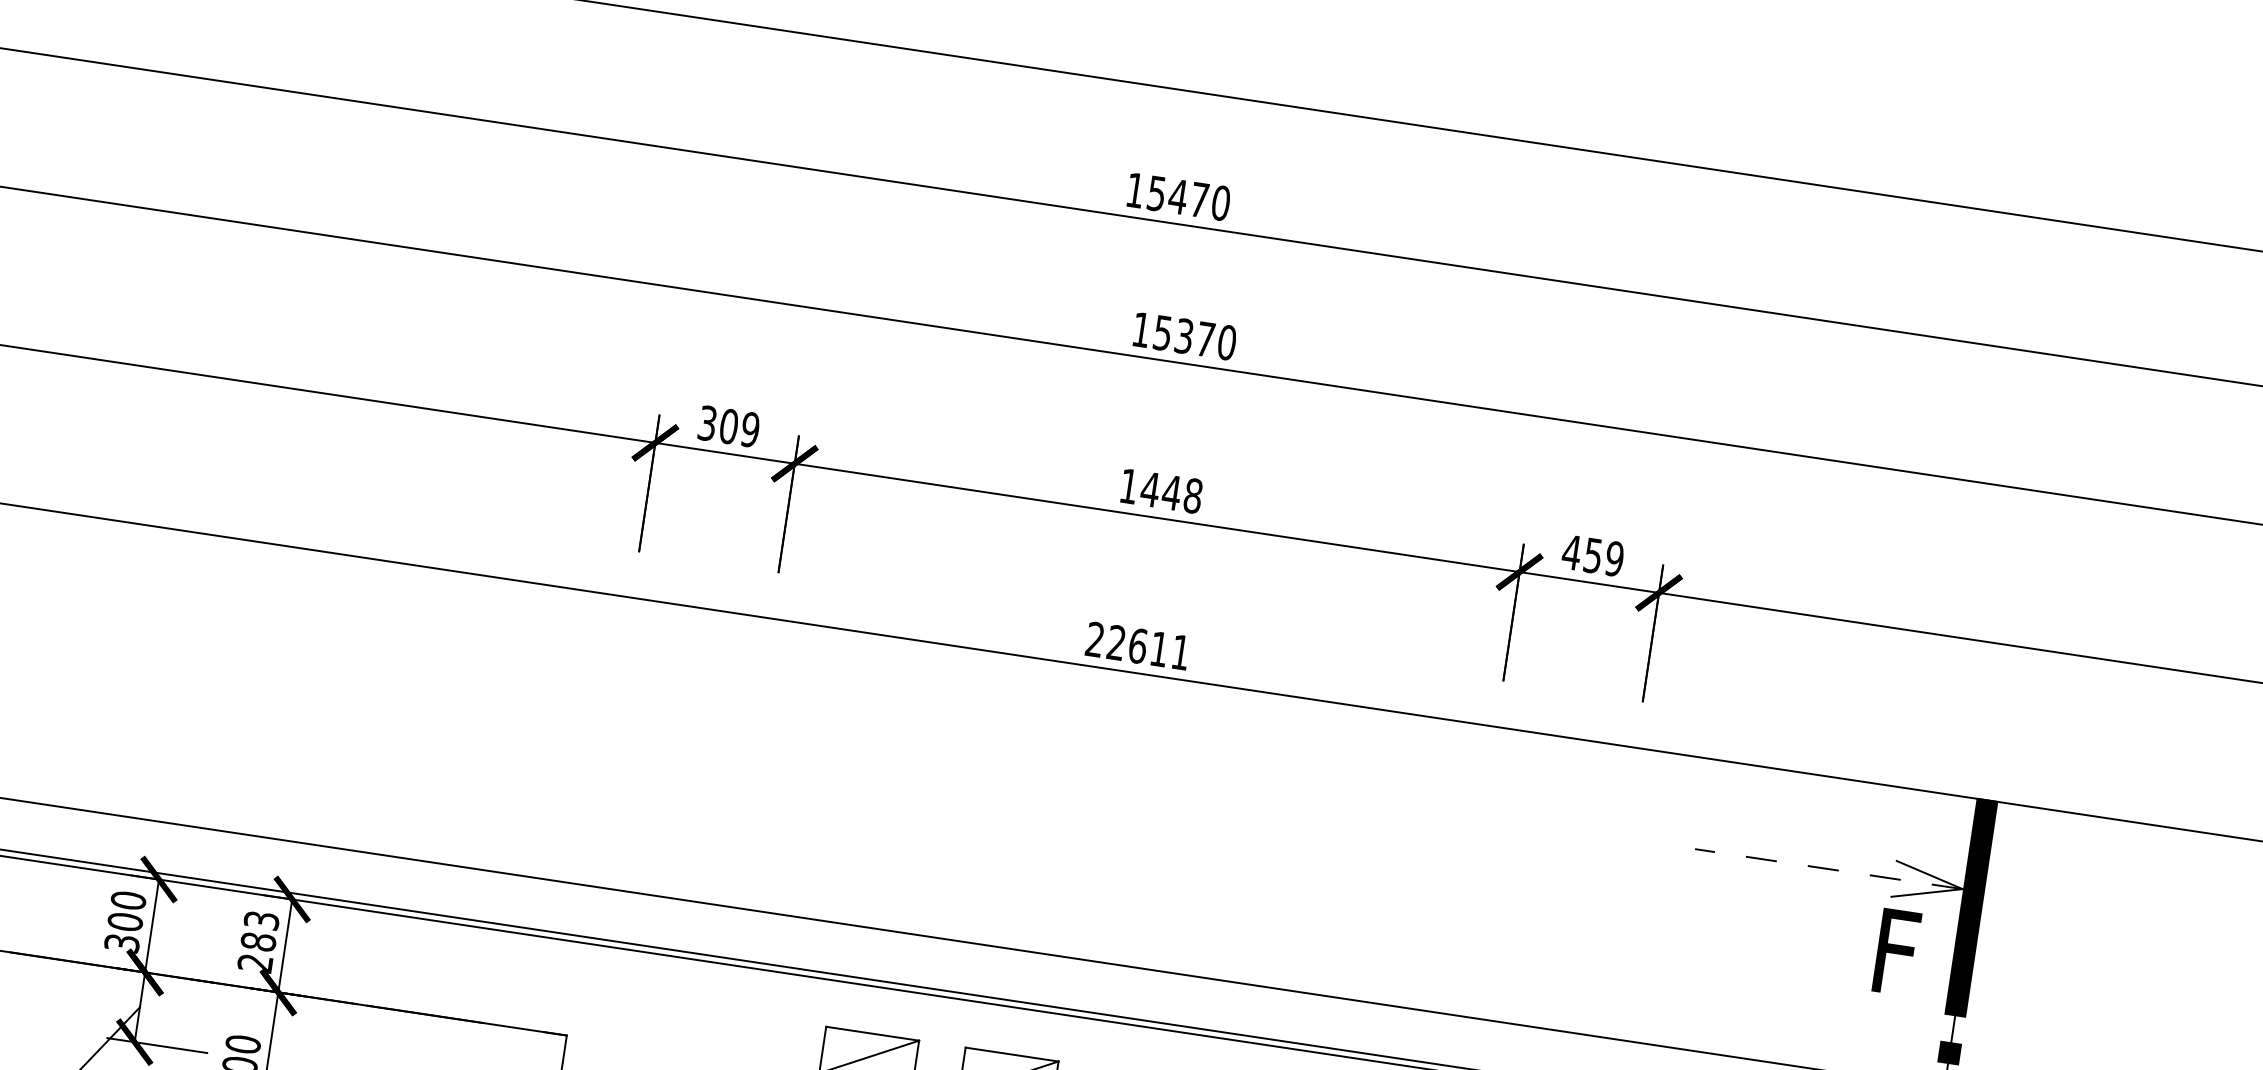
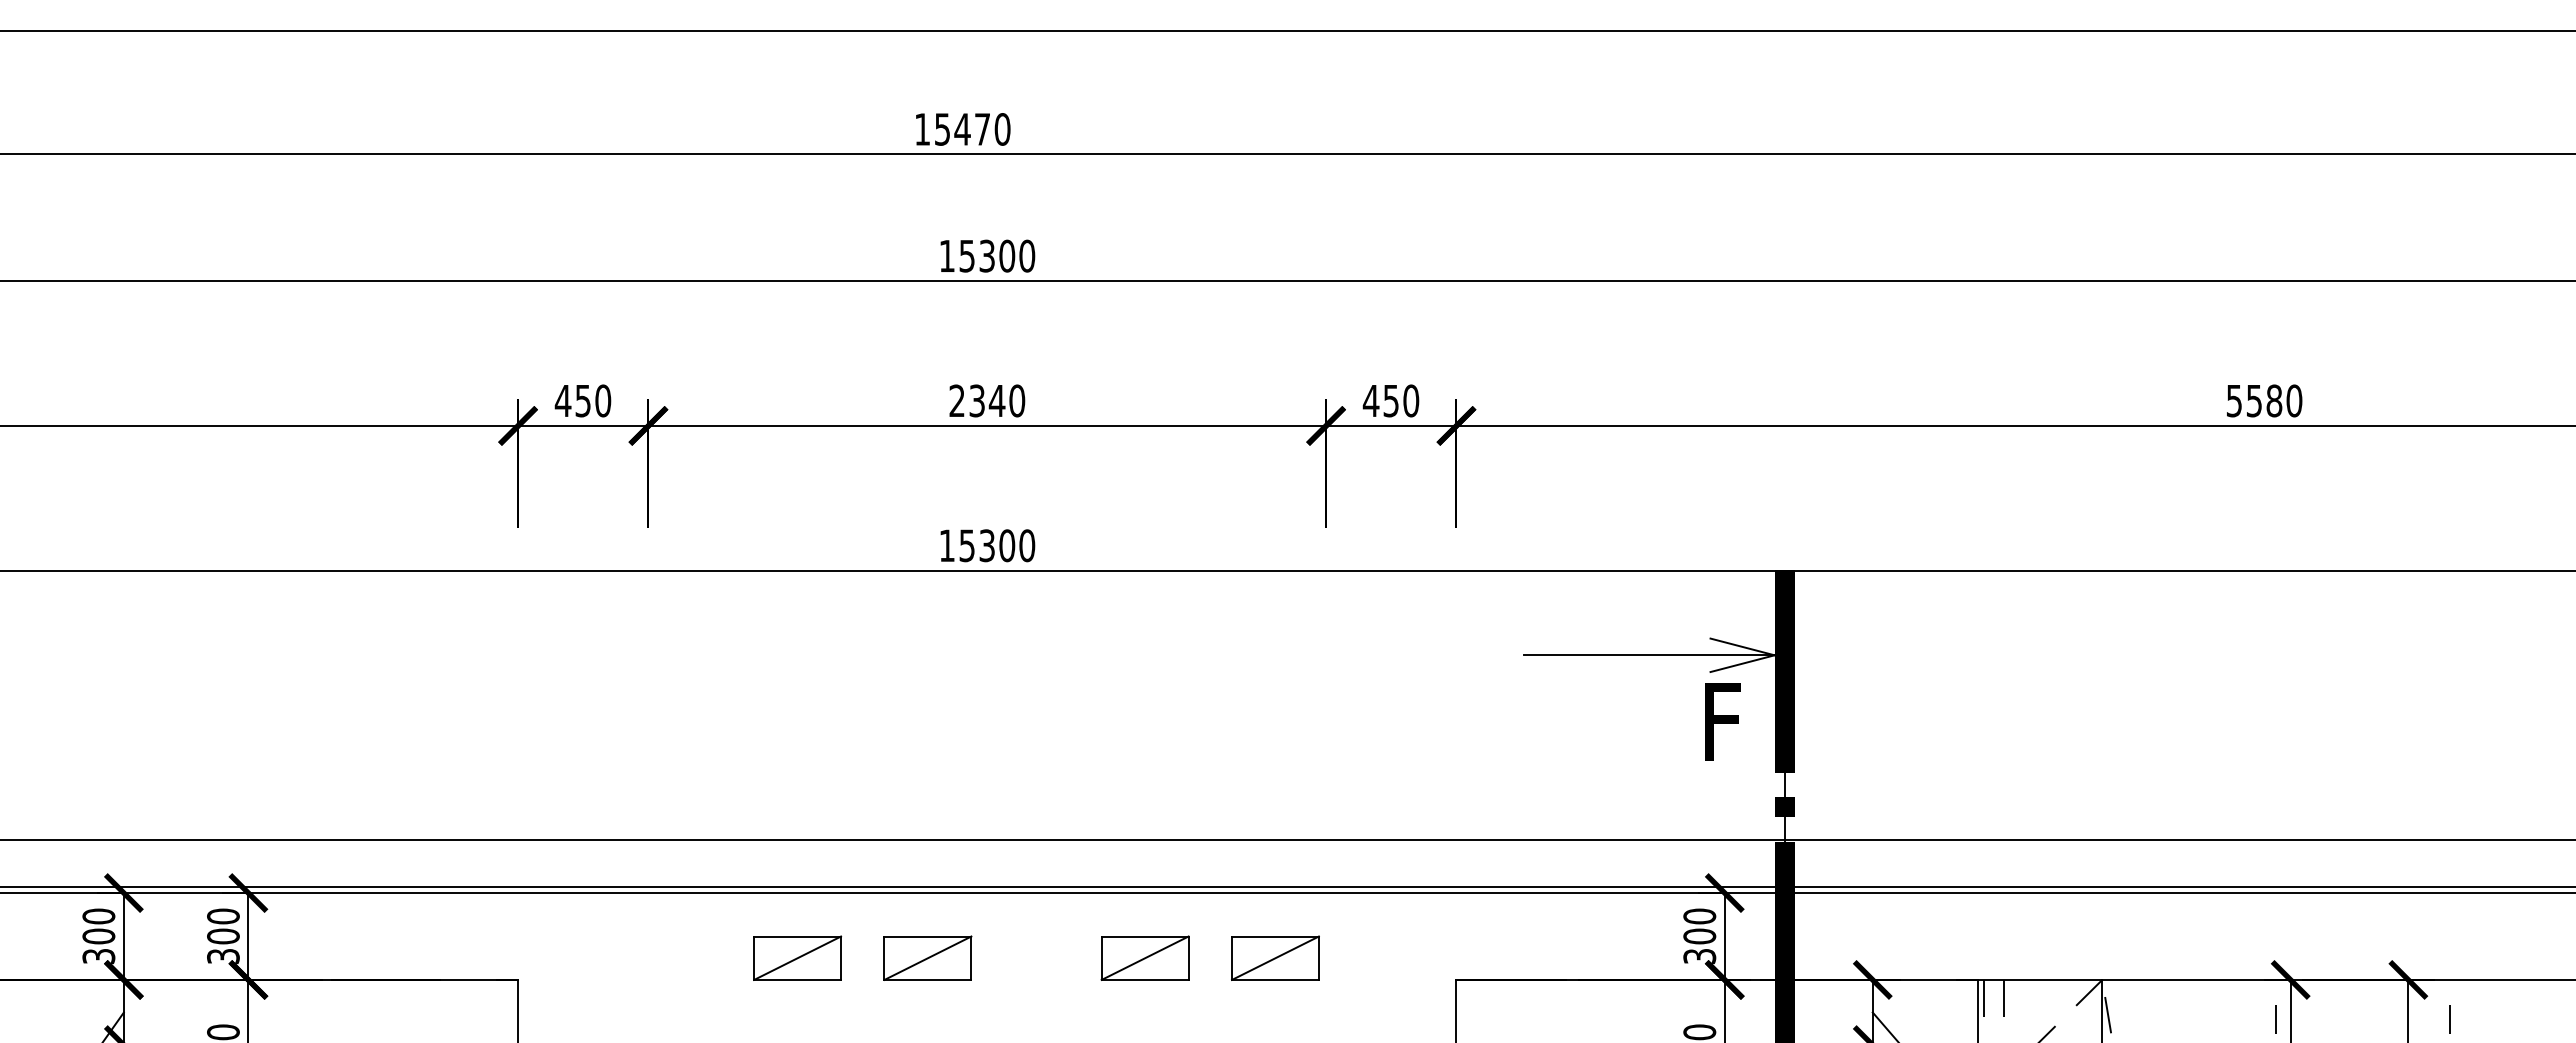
text: (1206, 338) -> (1007, 255), 15370 -> 15300
text: (728, 426) -> (582, 400), 309 -> 450
text: (1161, 490) -> (987, 400), 1448 -> 2340
text: (1615, 558) -> (1411, 400), 459 -> 450
text: (1138, 645) -> (987, 545), 22611 -> 15300
line: (1828, 869) -> (1649, 655), dashed -> solid
text: (258, 941) -> (223, 936), 283 -> 300

